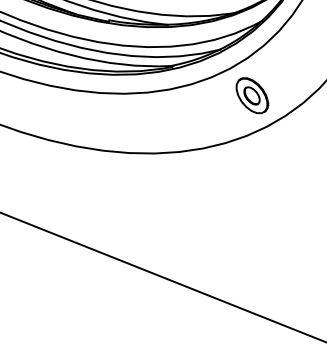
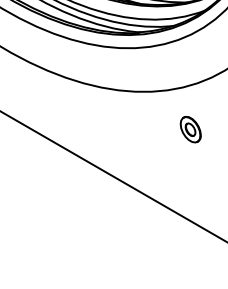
part: (251, 95) -> (190, 129), moved

